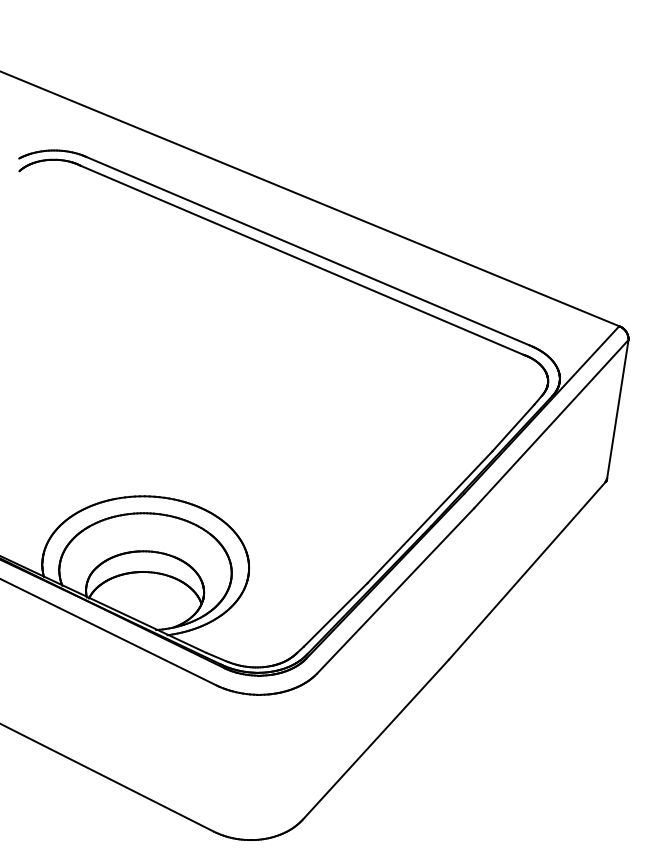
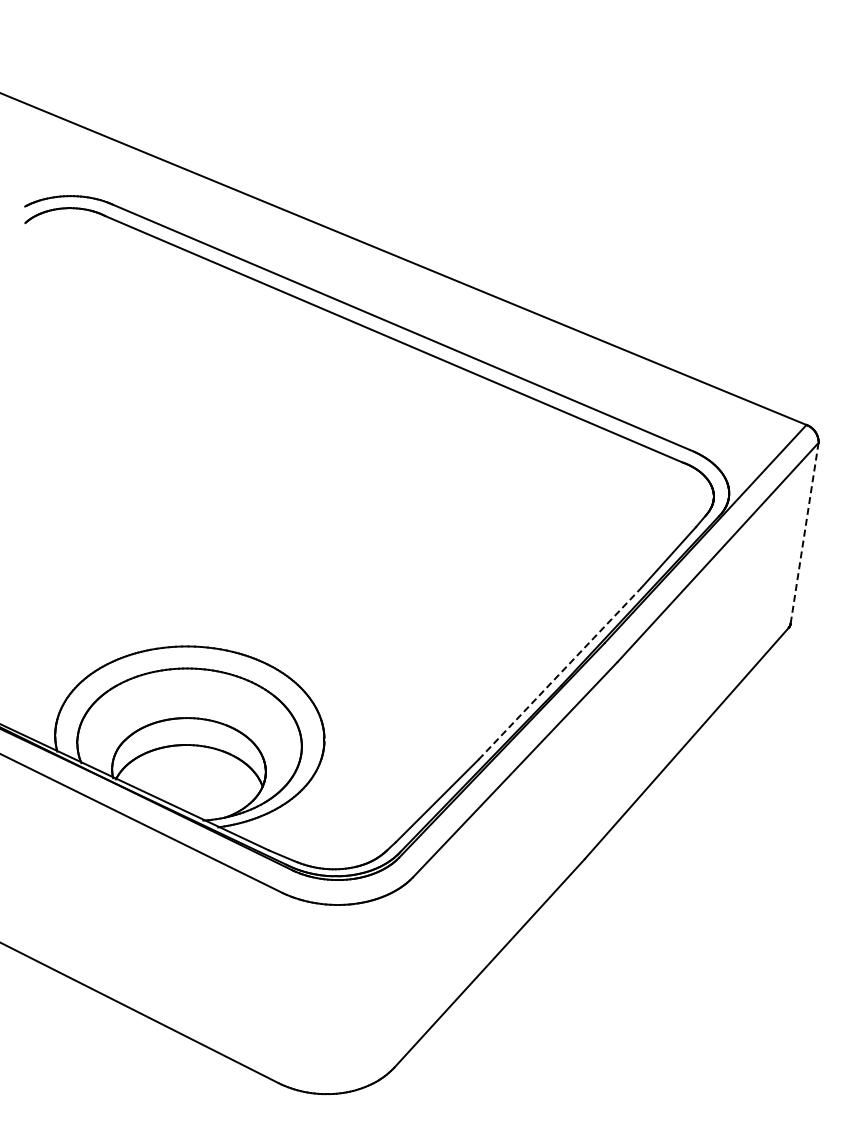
line: (617, 408) -> (804, 532), solid -> dashed
line: (430, 517) -> (560, 673), solid -> dashed

